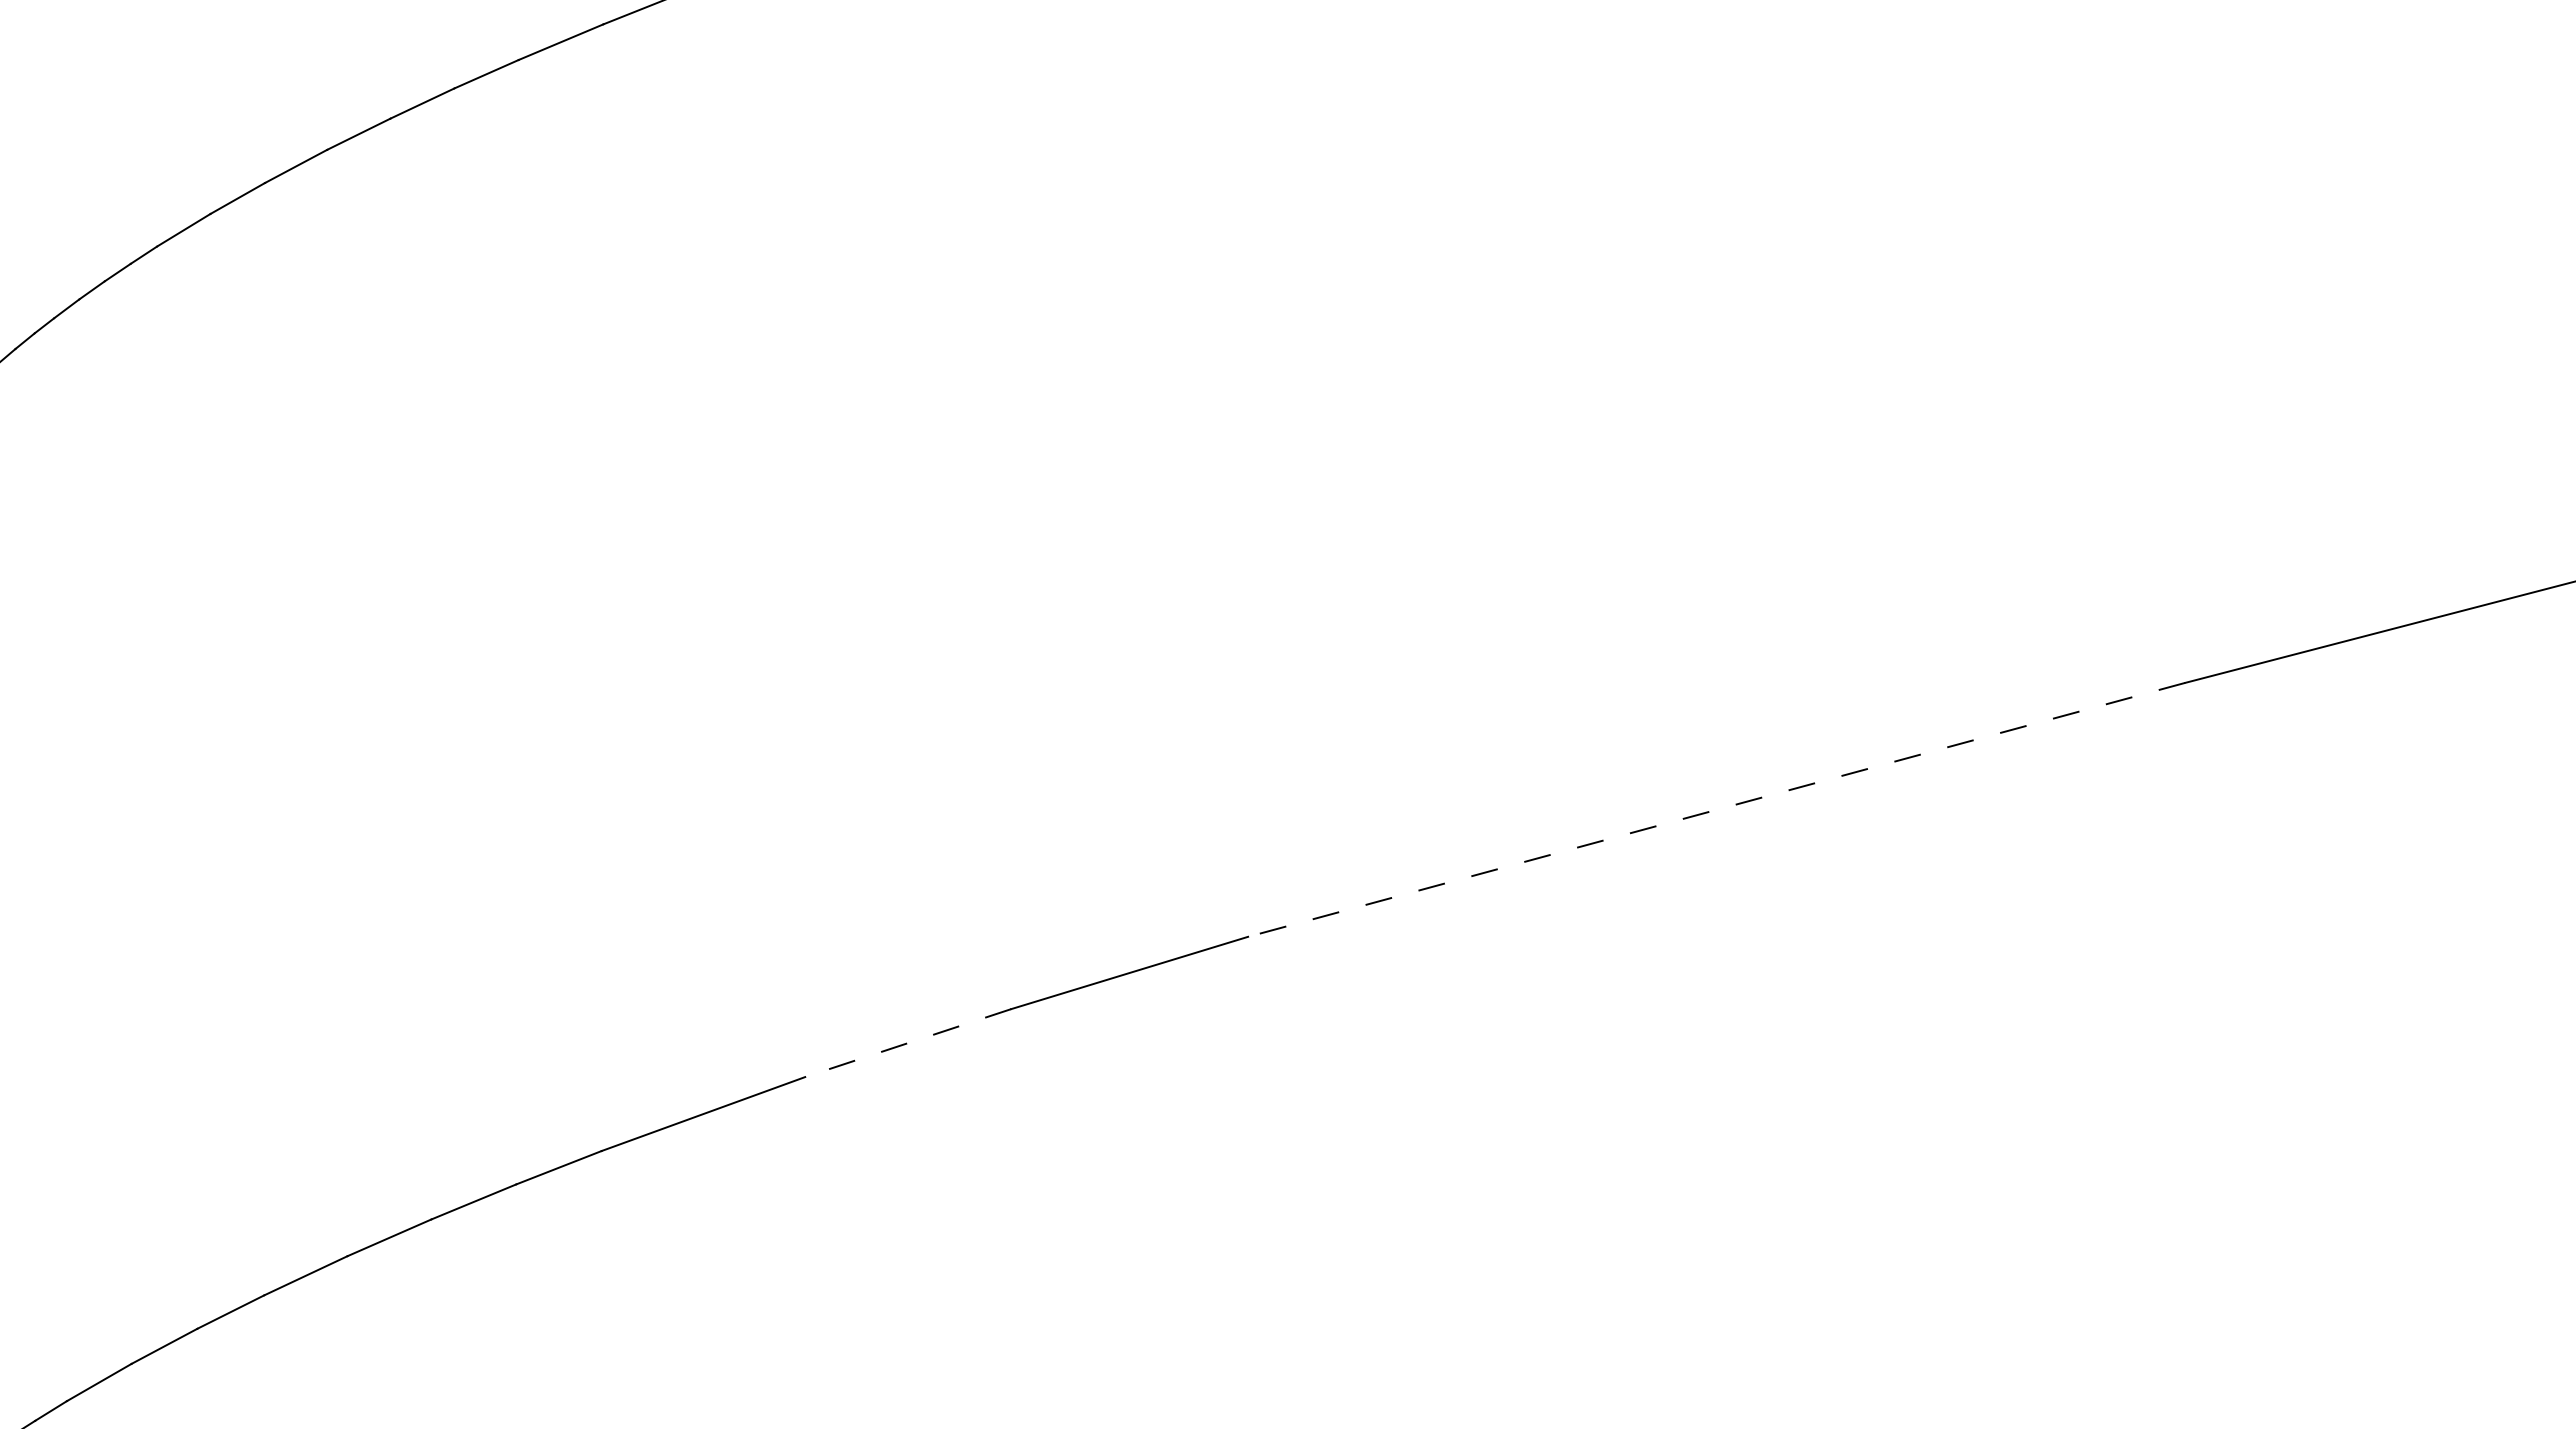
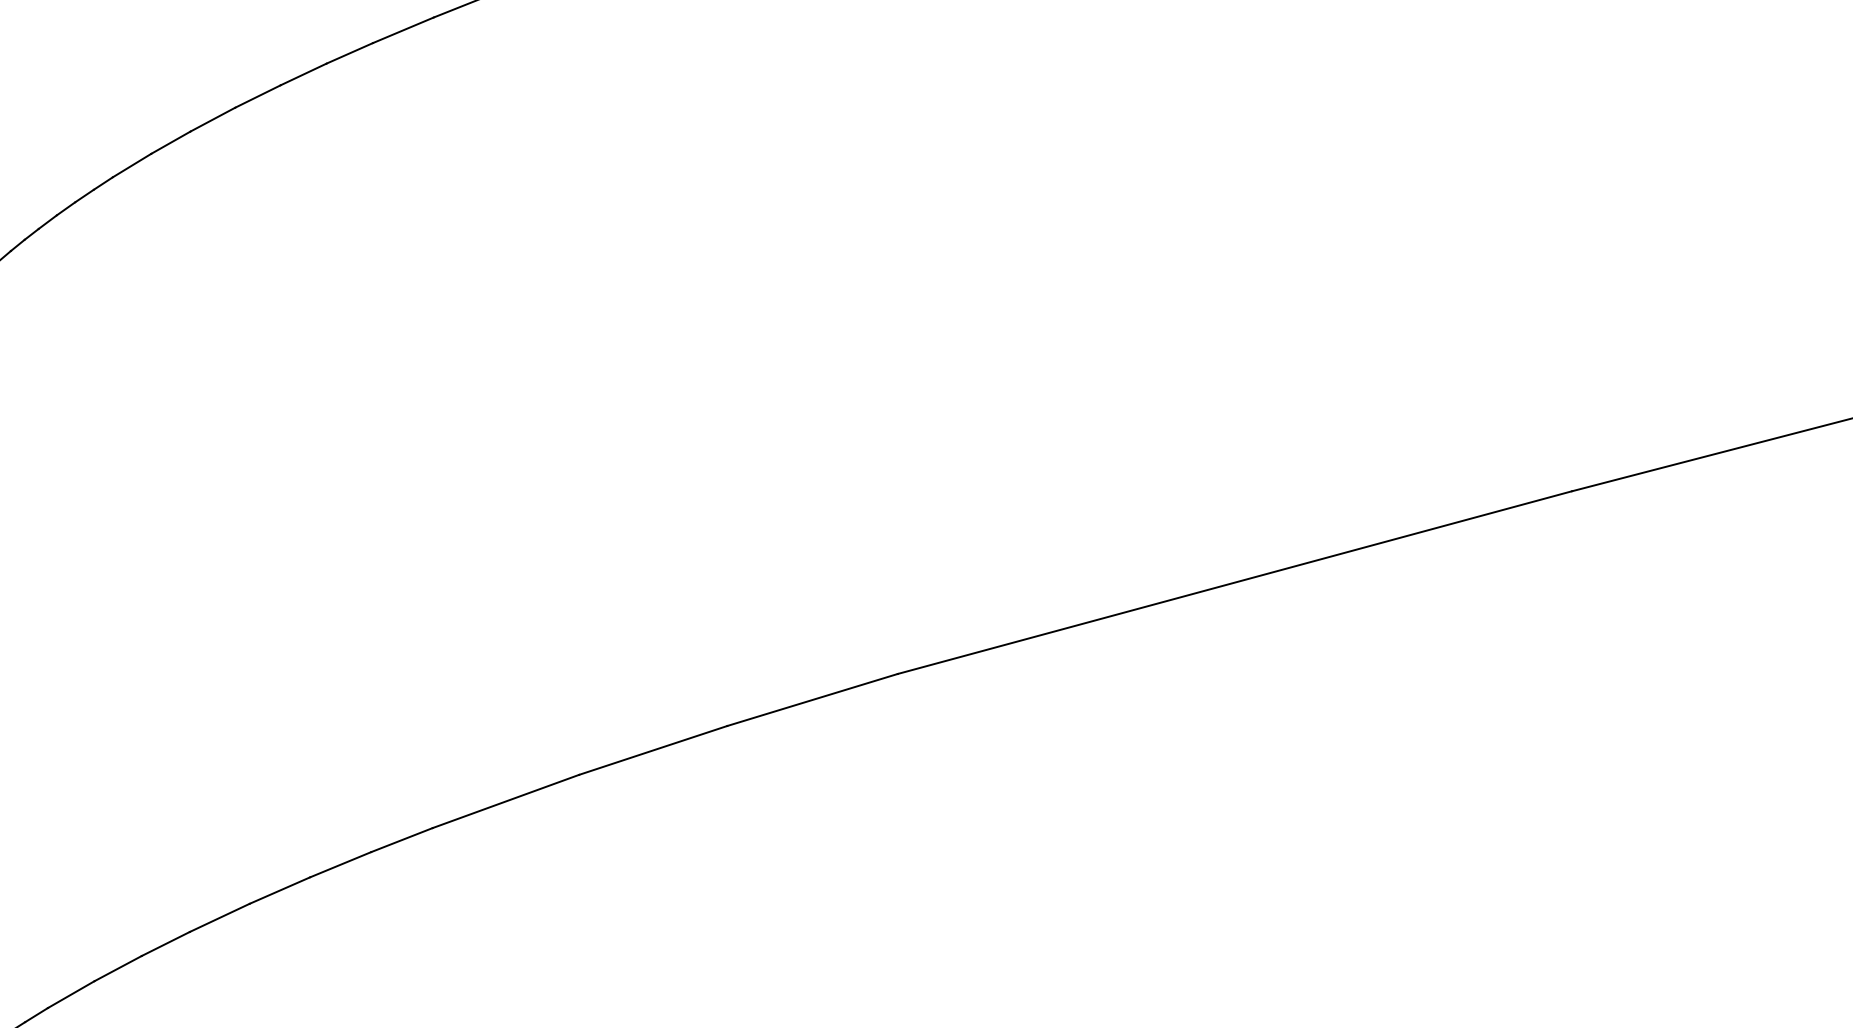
line: (1716, 810) -> (1234, 583), dashed -> solid
line: (907, 1043) -> (652, 750), dashed -> solid

